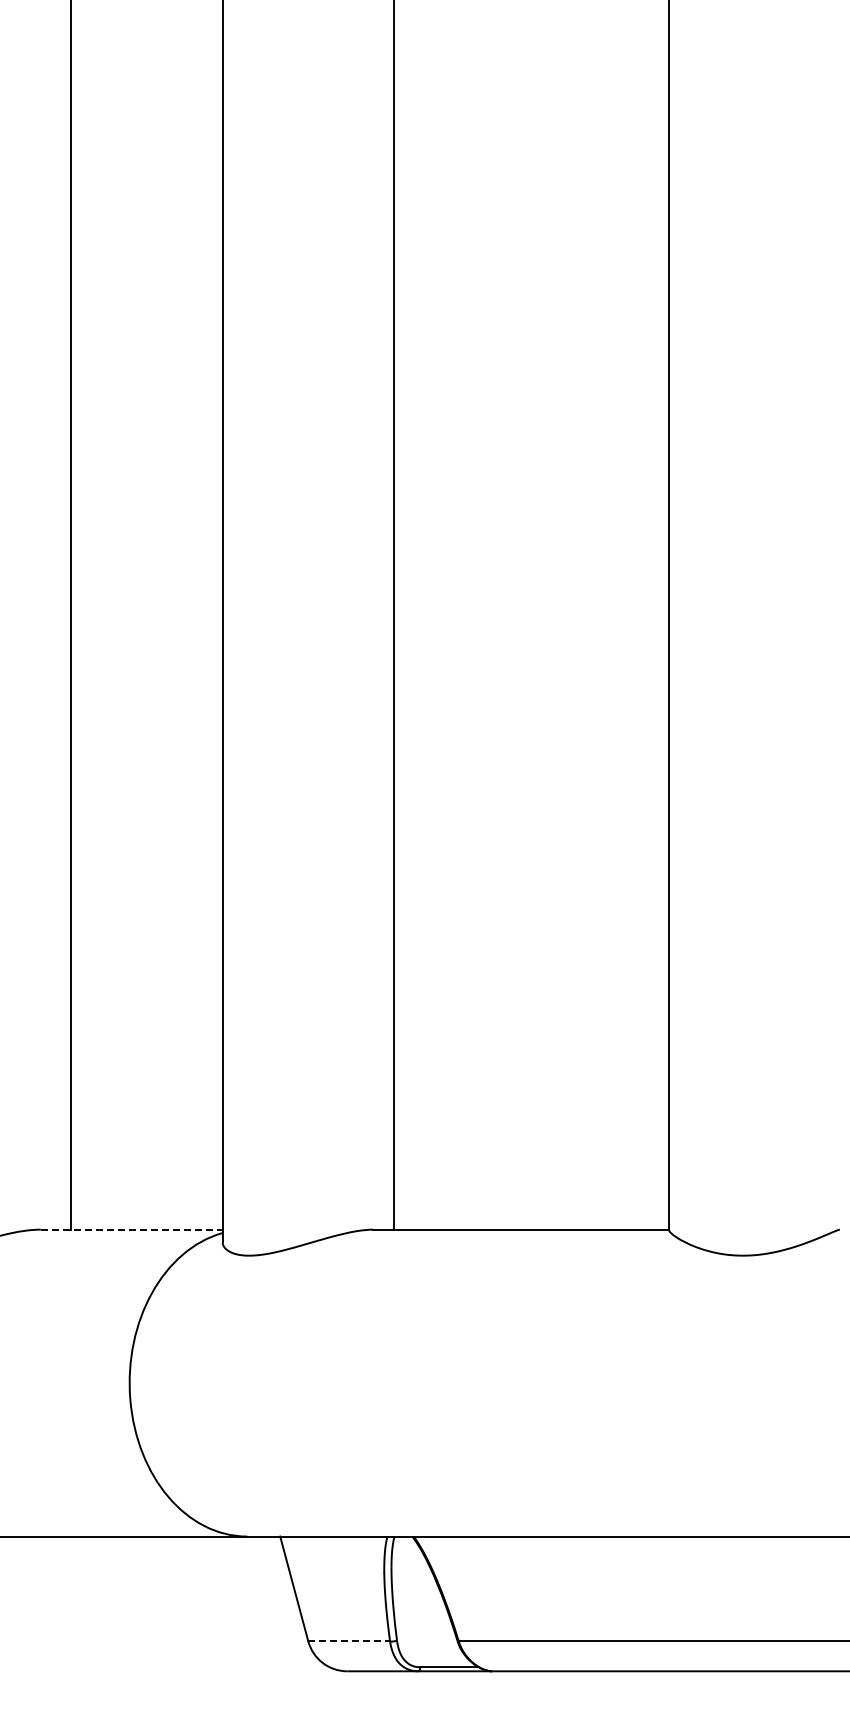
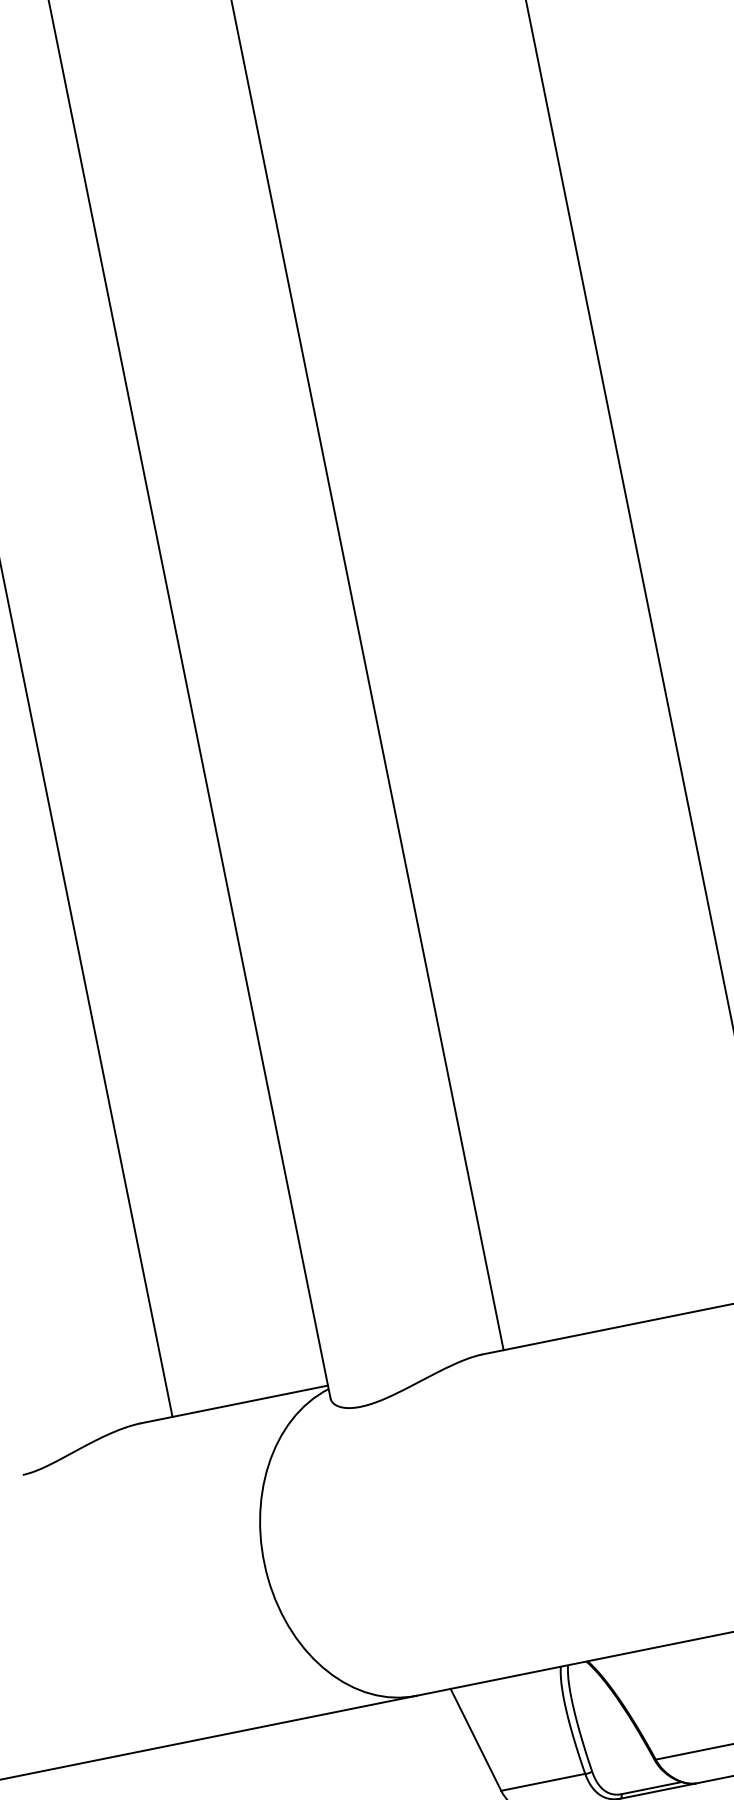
line: (131, 1229) -> (234, 1404), dashed -> solid
line: (349, 1641) -> (543, 1782), dashed -> solid

